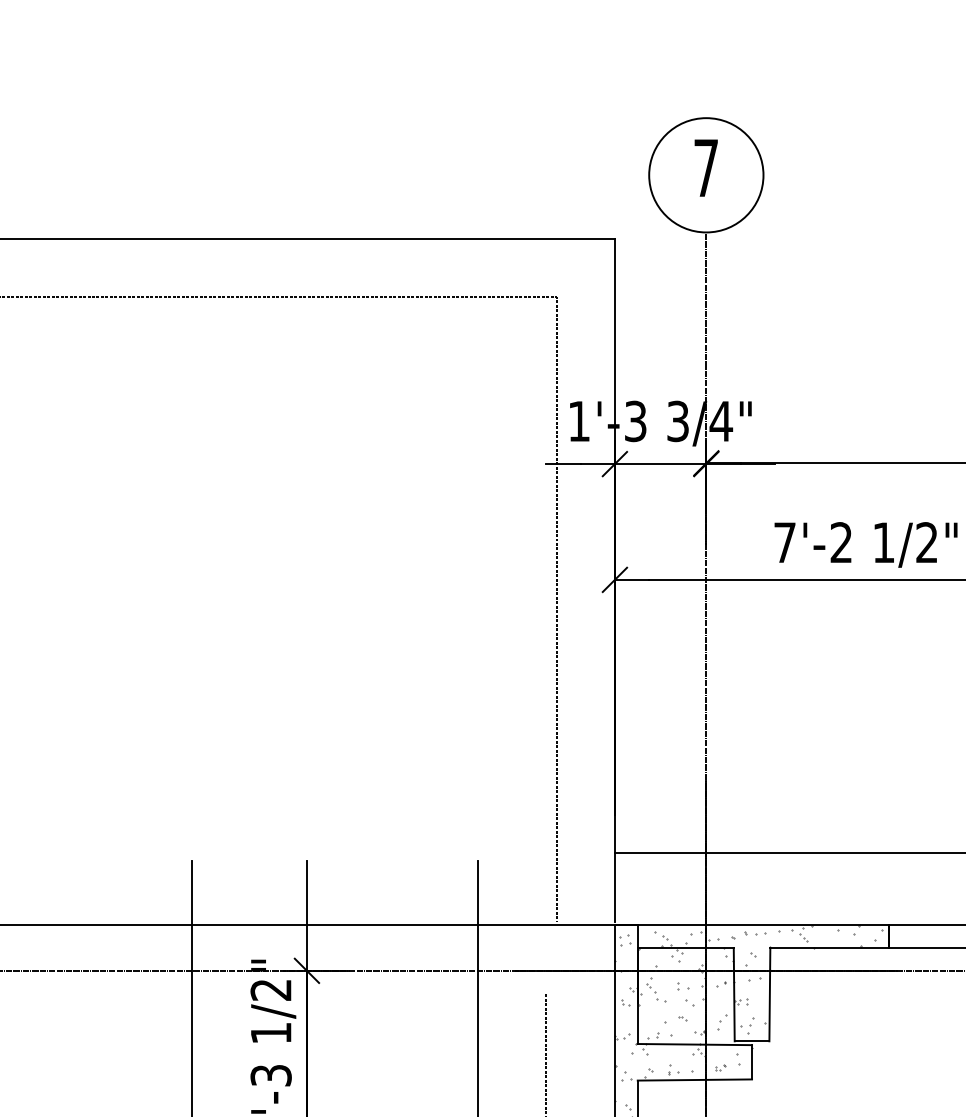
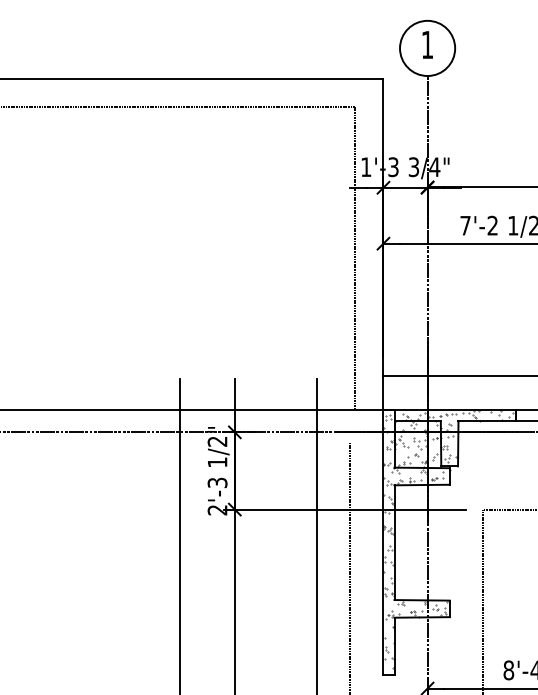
text: (706, 167) -> (427, 44), 7 -> 1

